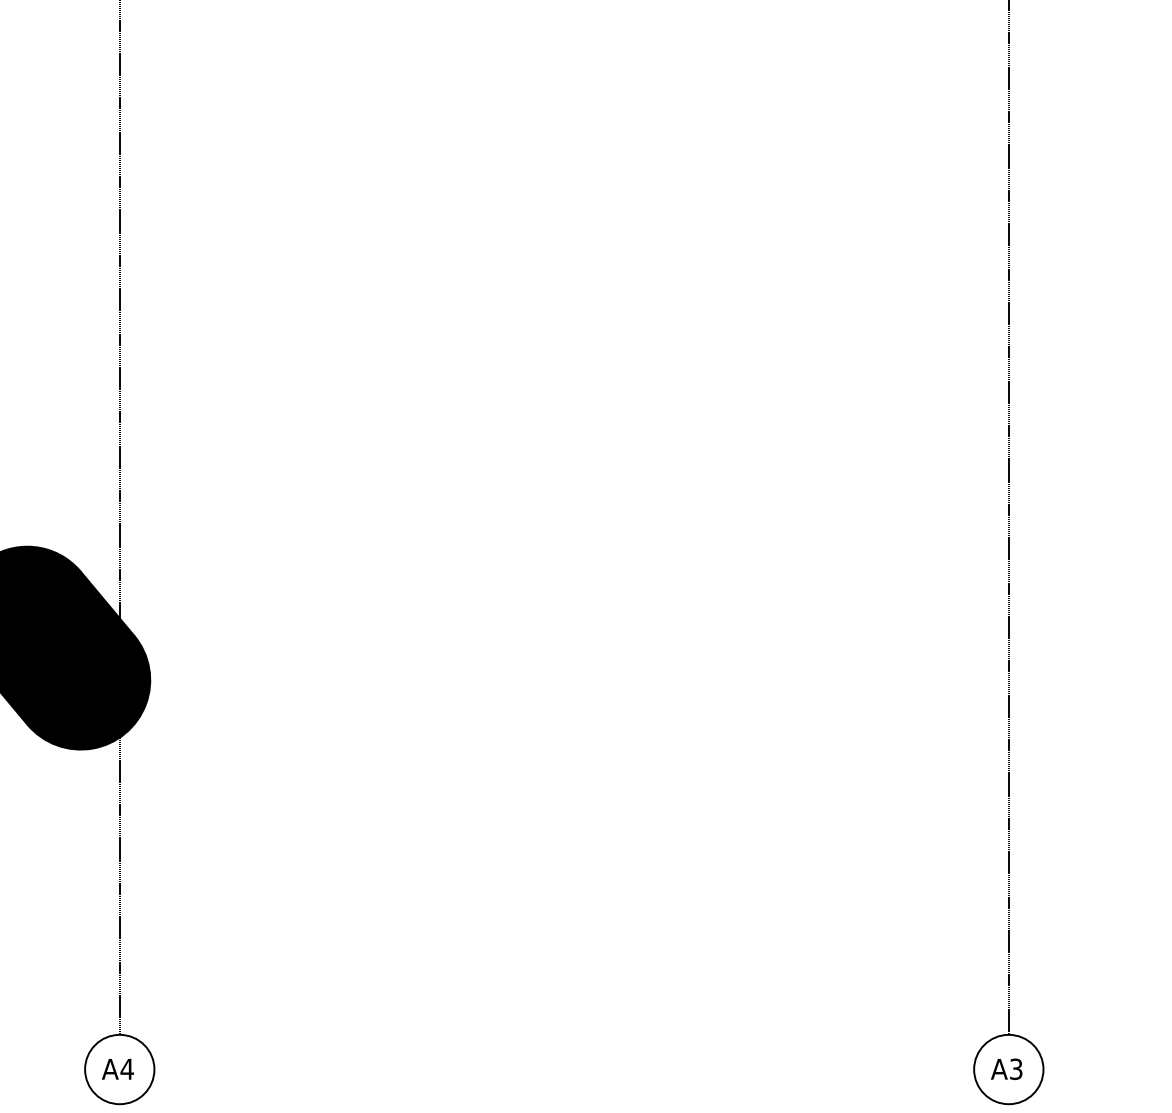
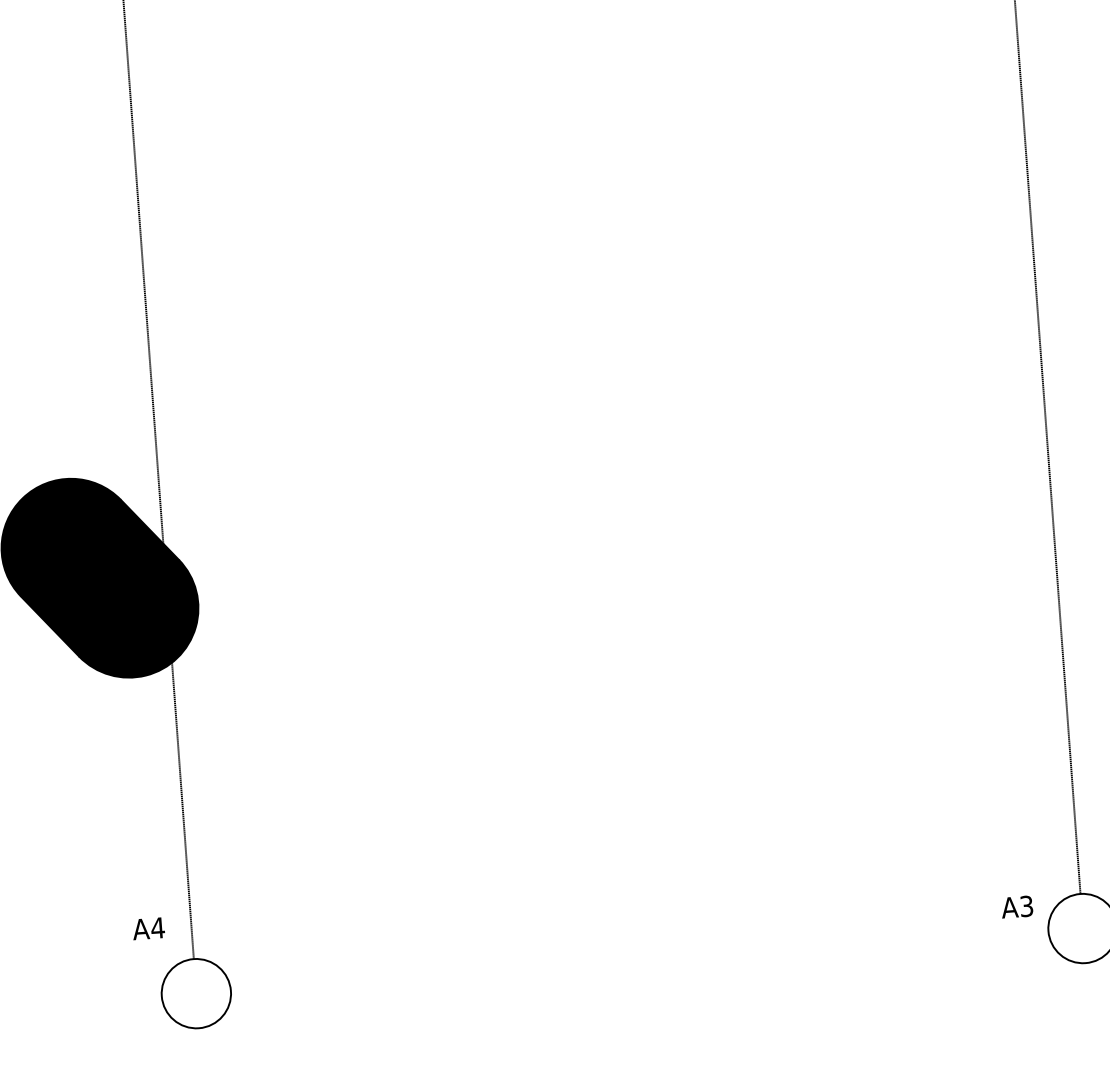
text: (1006, 1068) -> (1016, 906), moved
text: (117, 1069) -> (148, 928), moved

